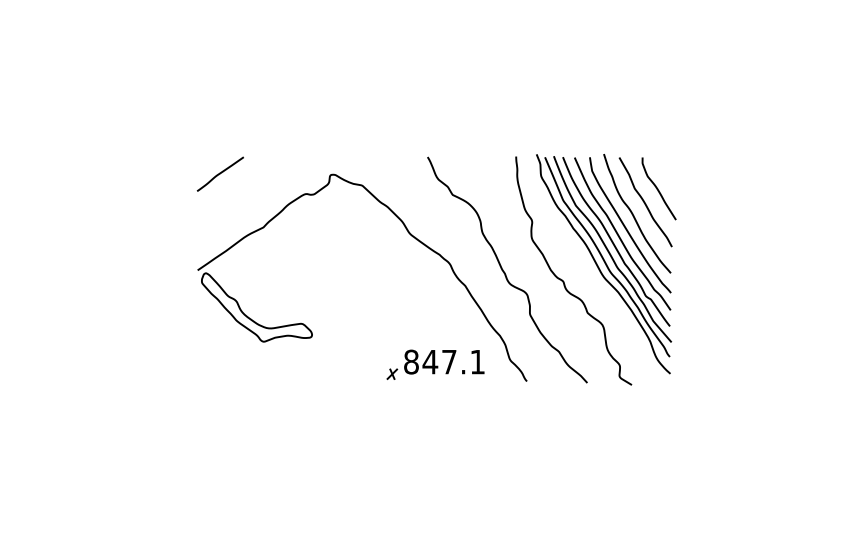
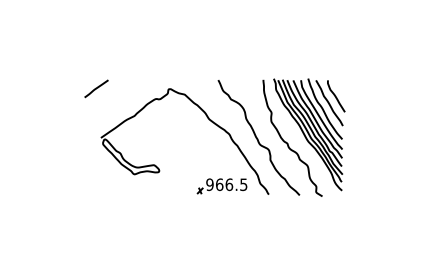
line: (220, 173) -> (96, 88), moved
text: (443, 361) -> (226, 184), 847.1 -> 966.5

